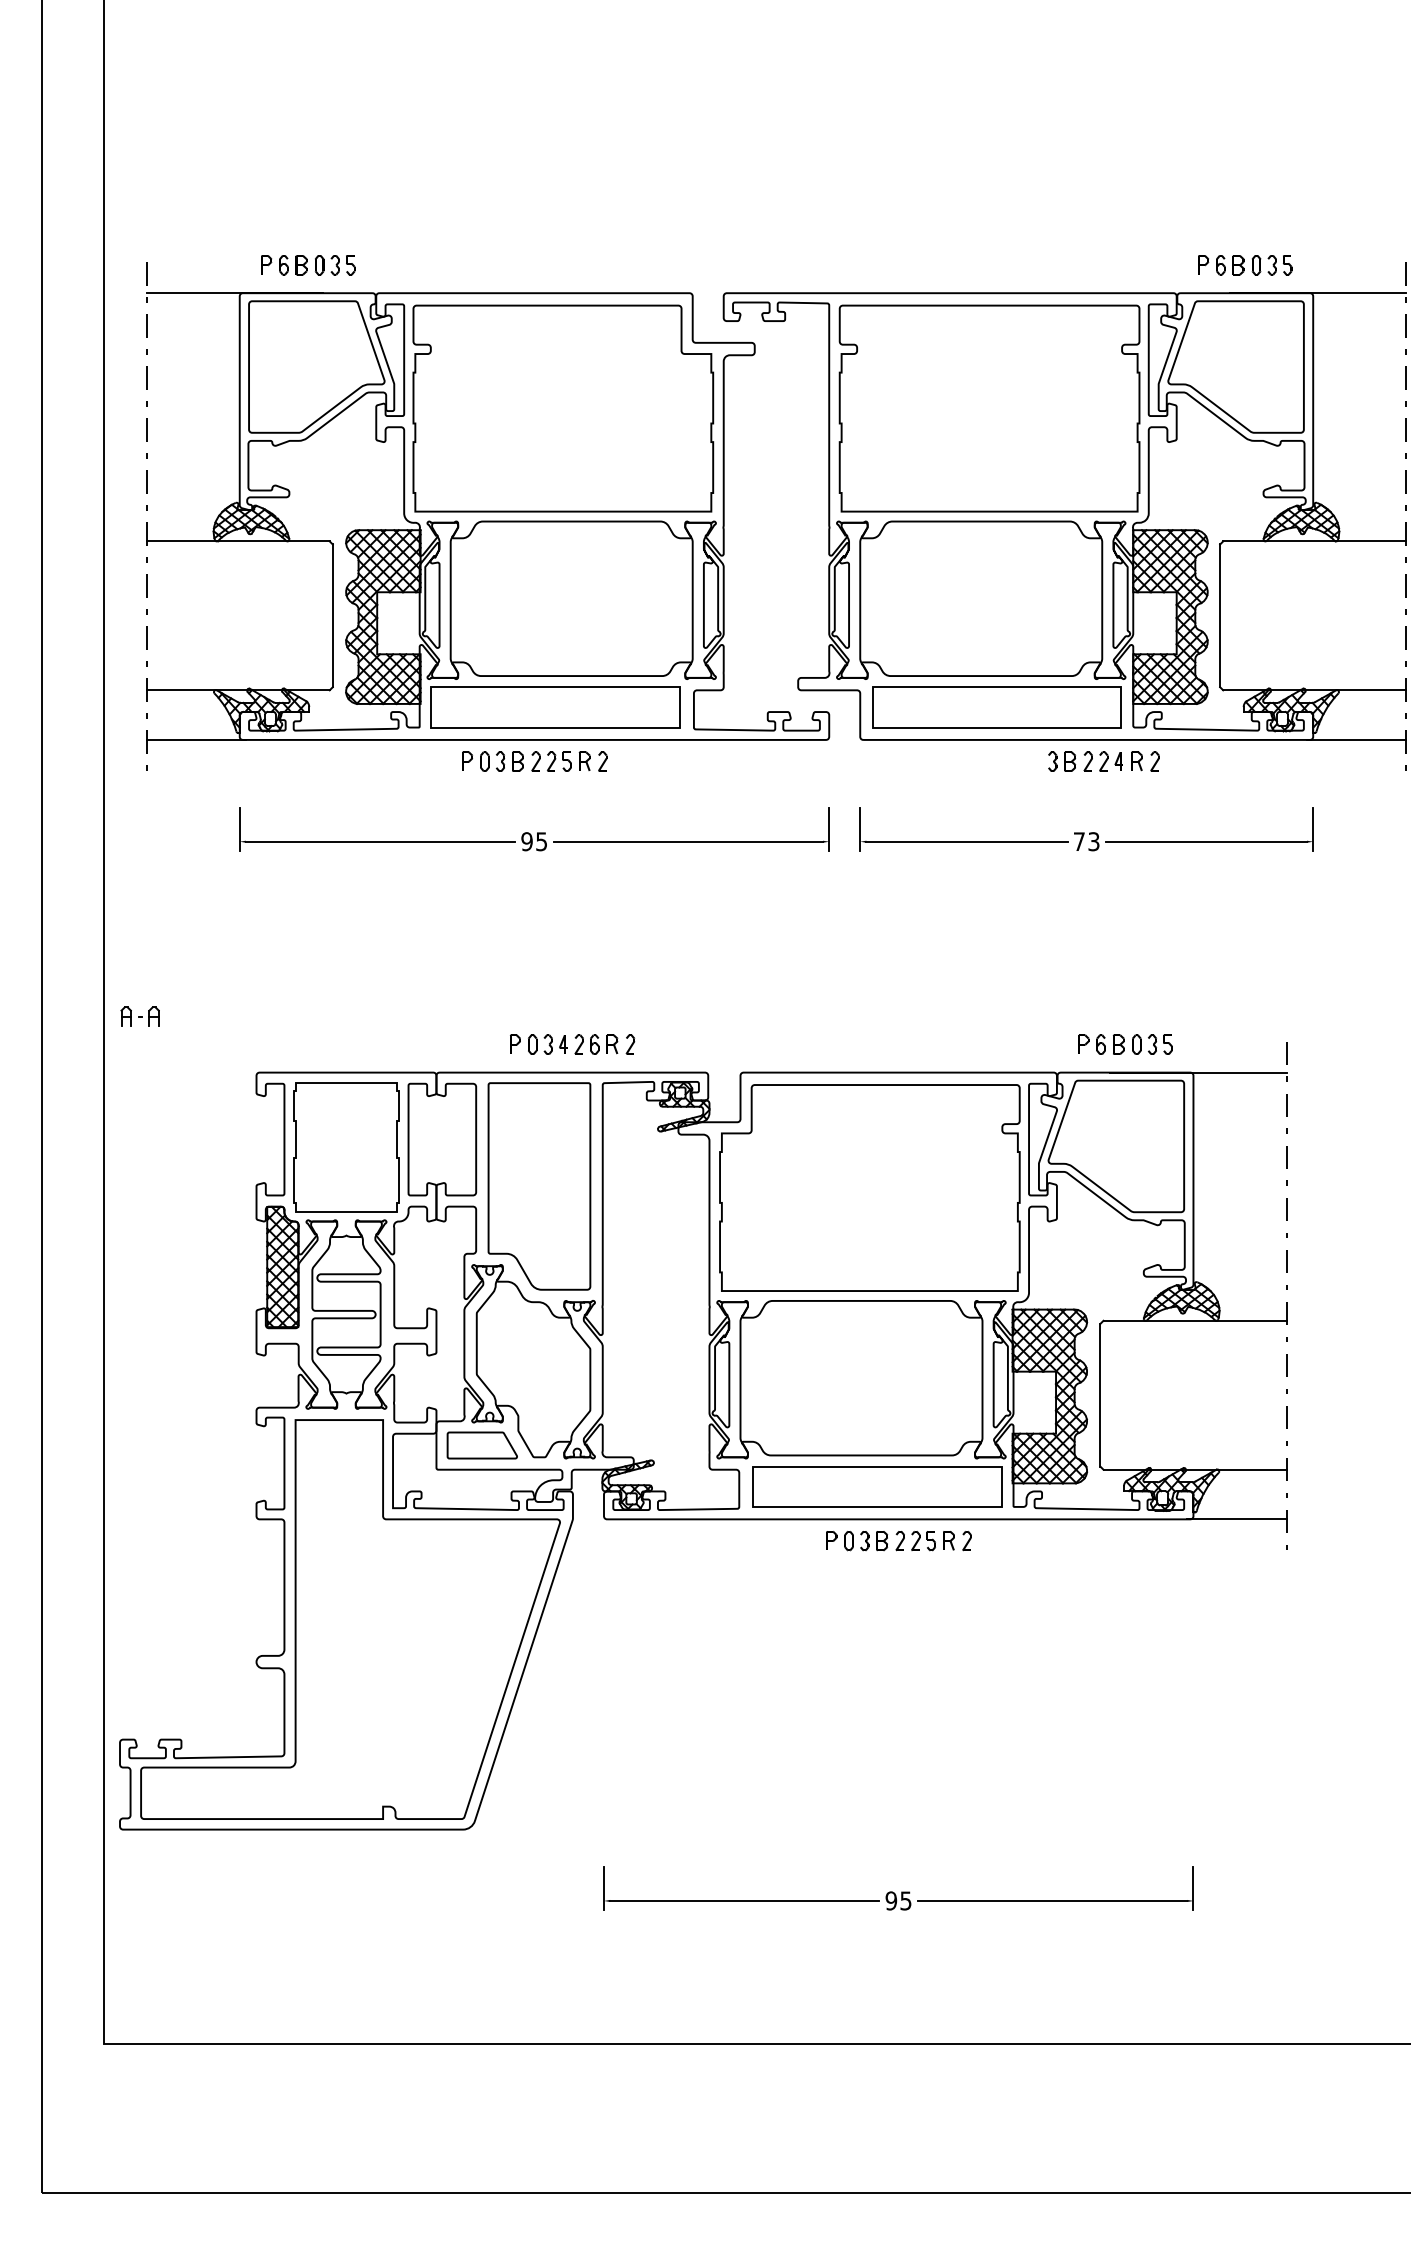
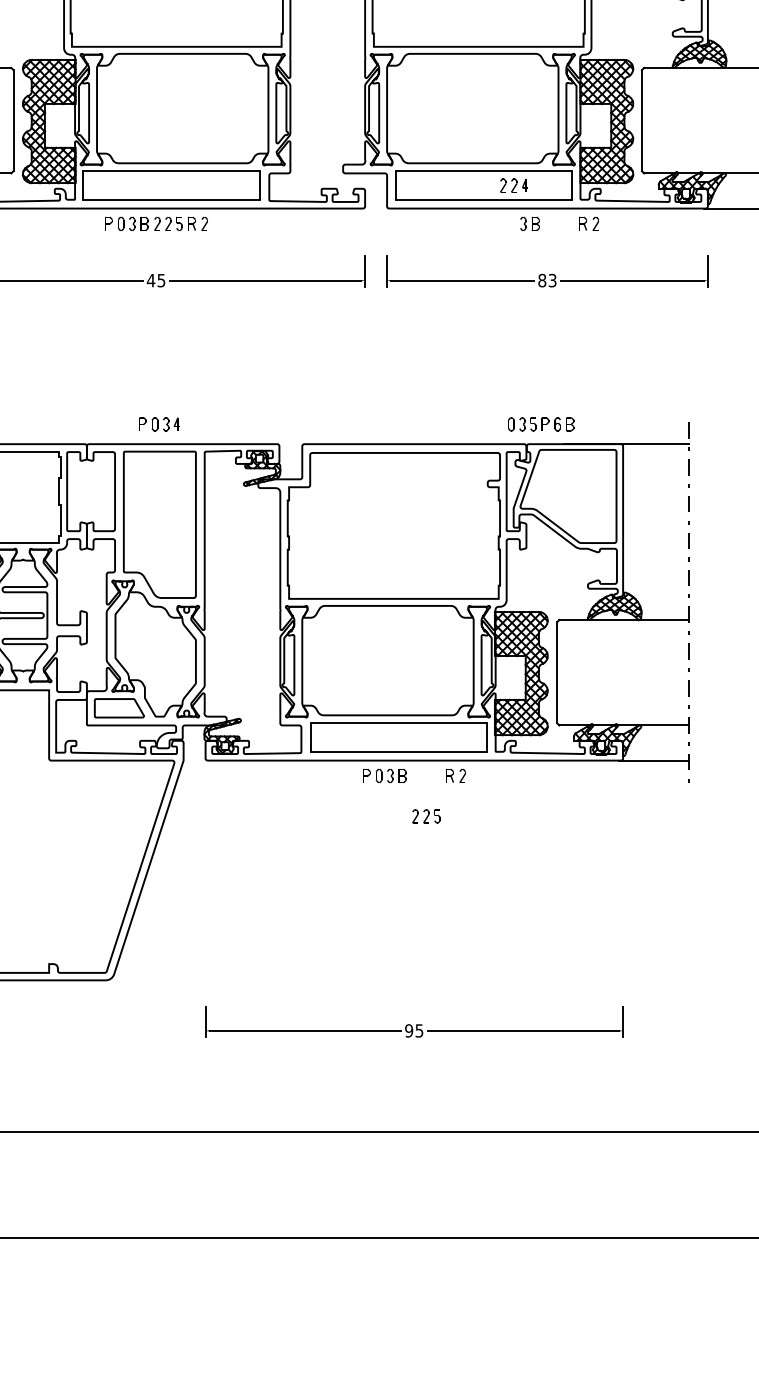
part: (1102, 761) -> (513, 185), moved
text: (527, 841) -> (151, 280), 95 -> 45
text: (1079, 841) -> (542, 280), 73 -> 83
part: (604, 1044) -> (205, 424), removed
part: (1152, 1044) -> (522, 424), moved
part: (915, 1541) -> (426, 816), moved

